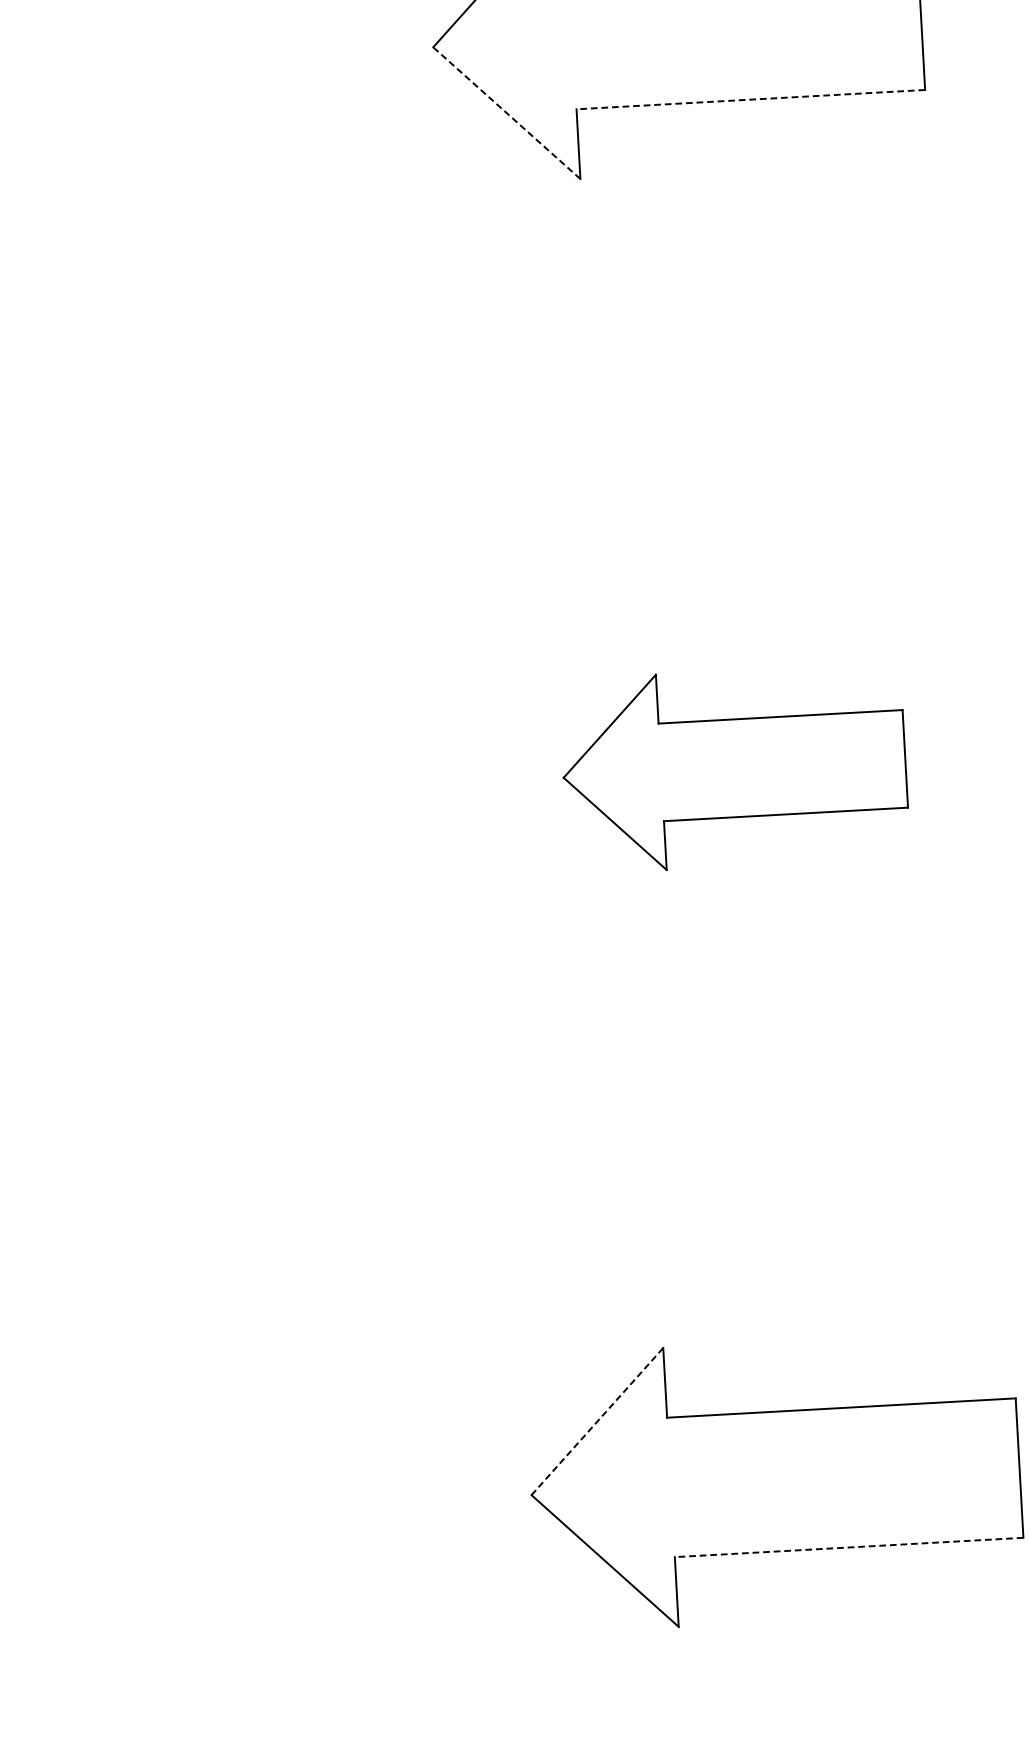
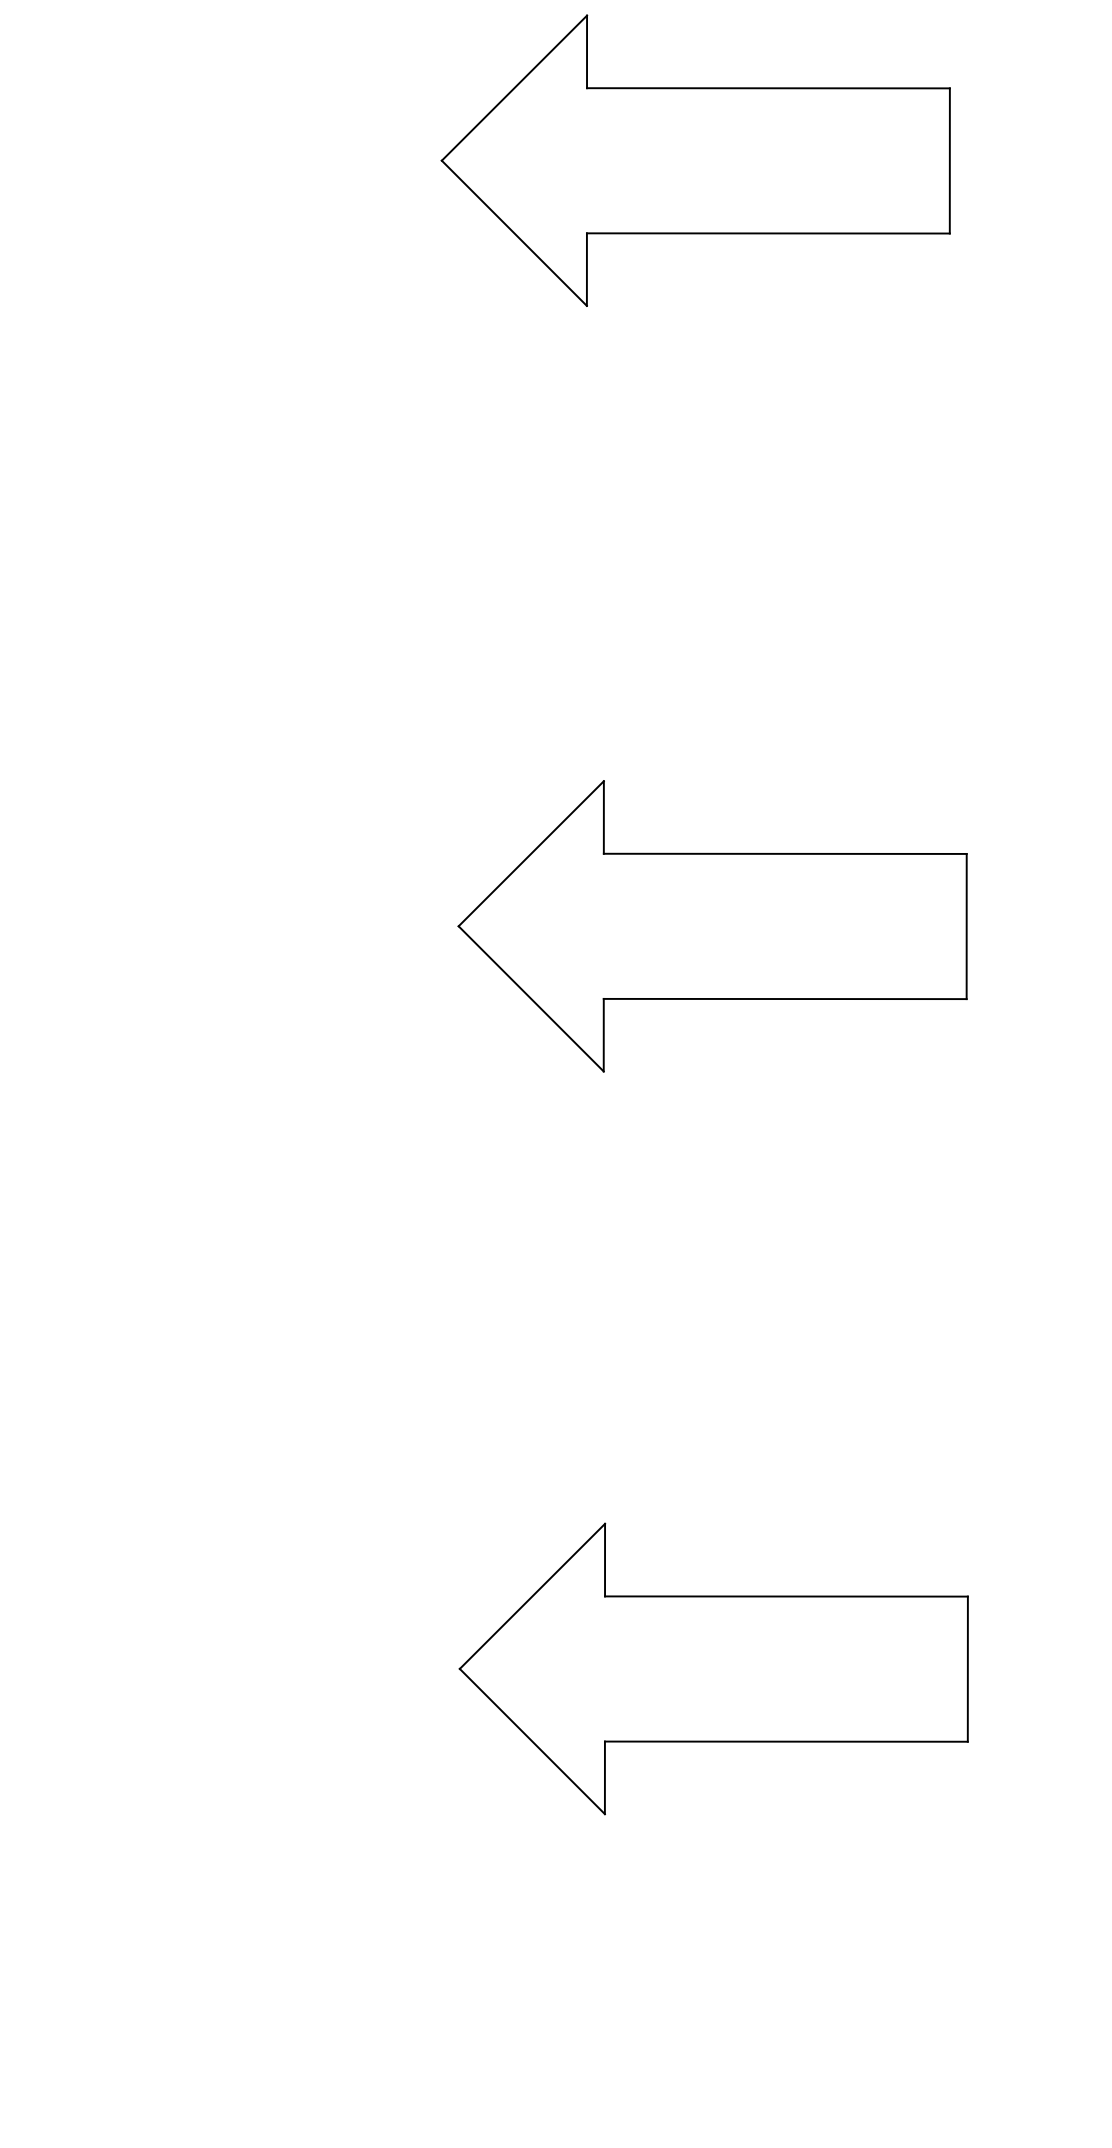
line: (750, 99) -> (767, 233), dashed -> solid
line: (506, 113) -> (514, 233), dashed -> solid
part: (734, 768) -> (712, 926), size x1.43
line: (597, 1421) -> (532, 1596), dashed -> solid
line: (848, 1547) -> (785, 1741), dashed -> solid

